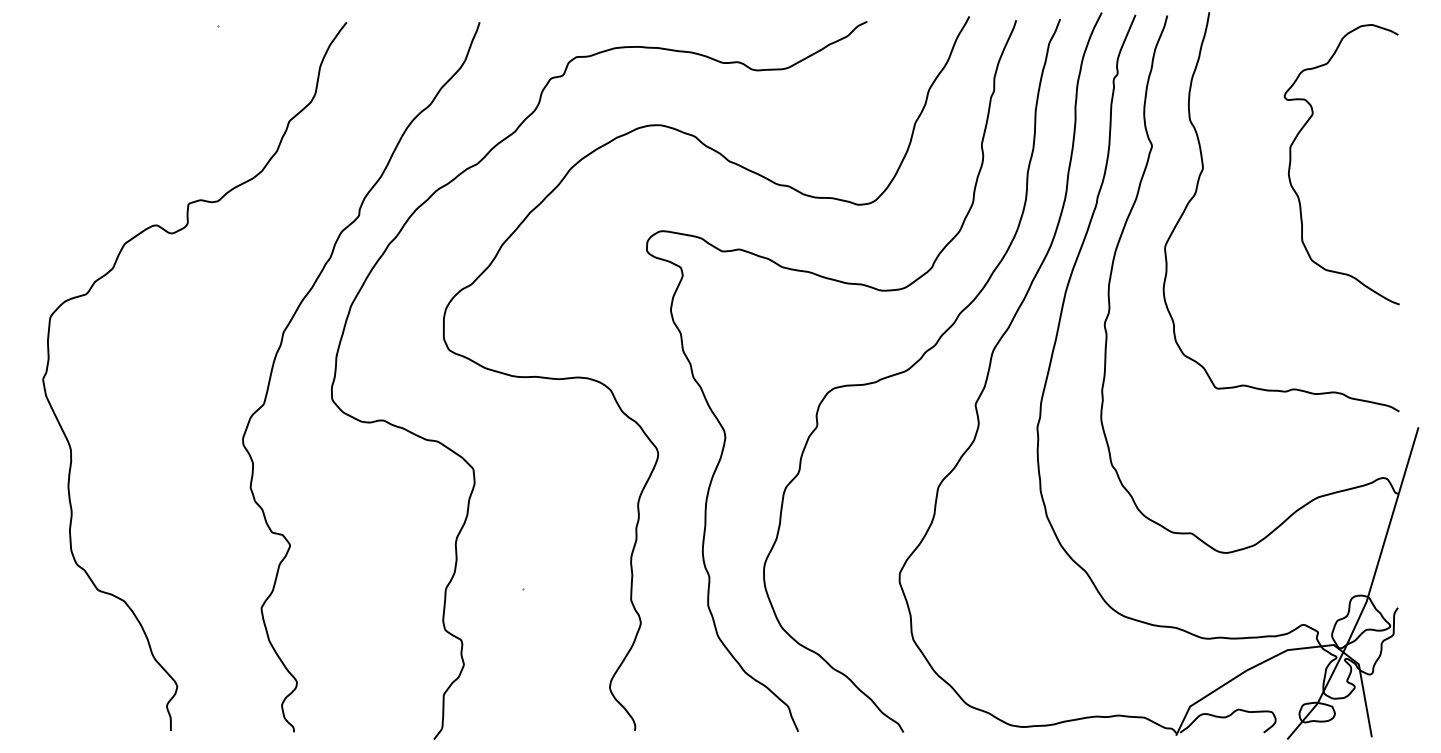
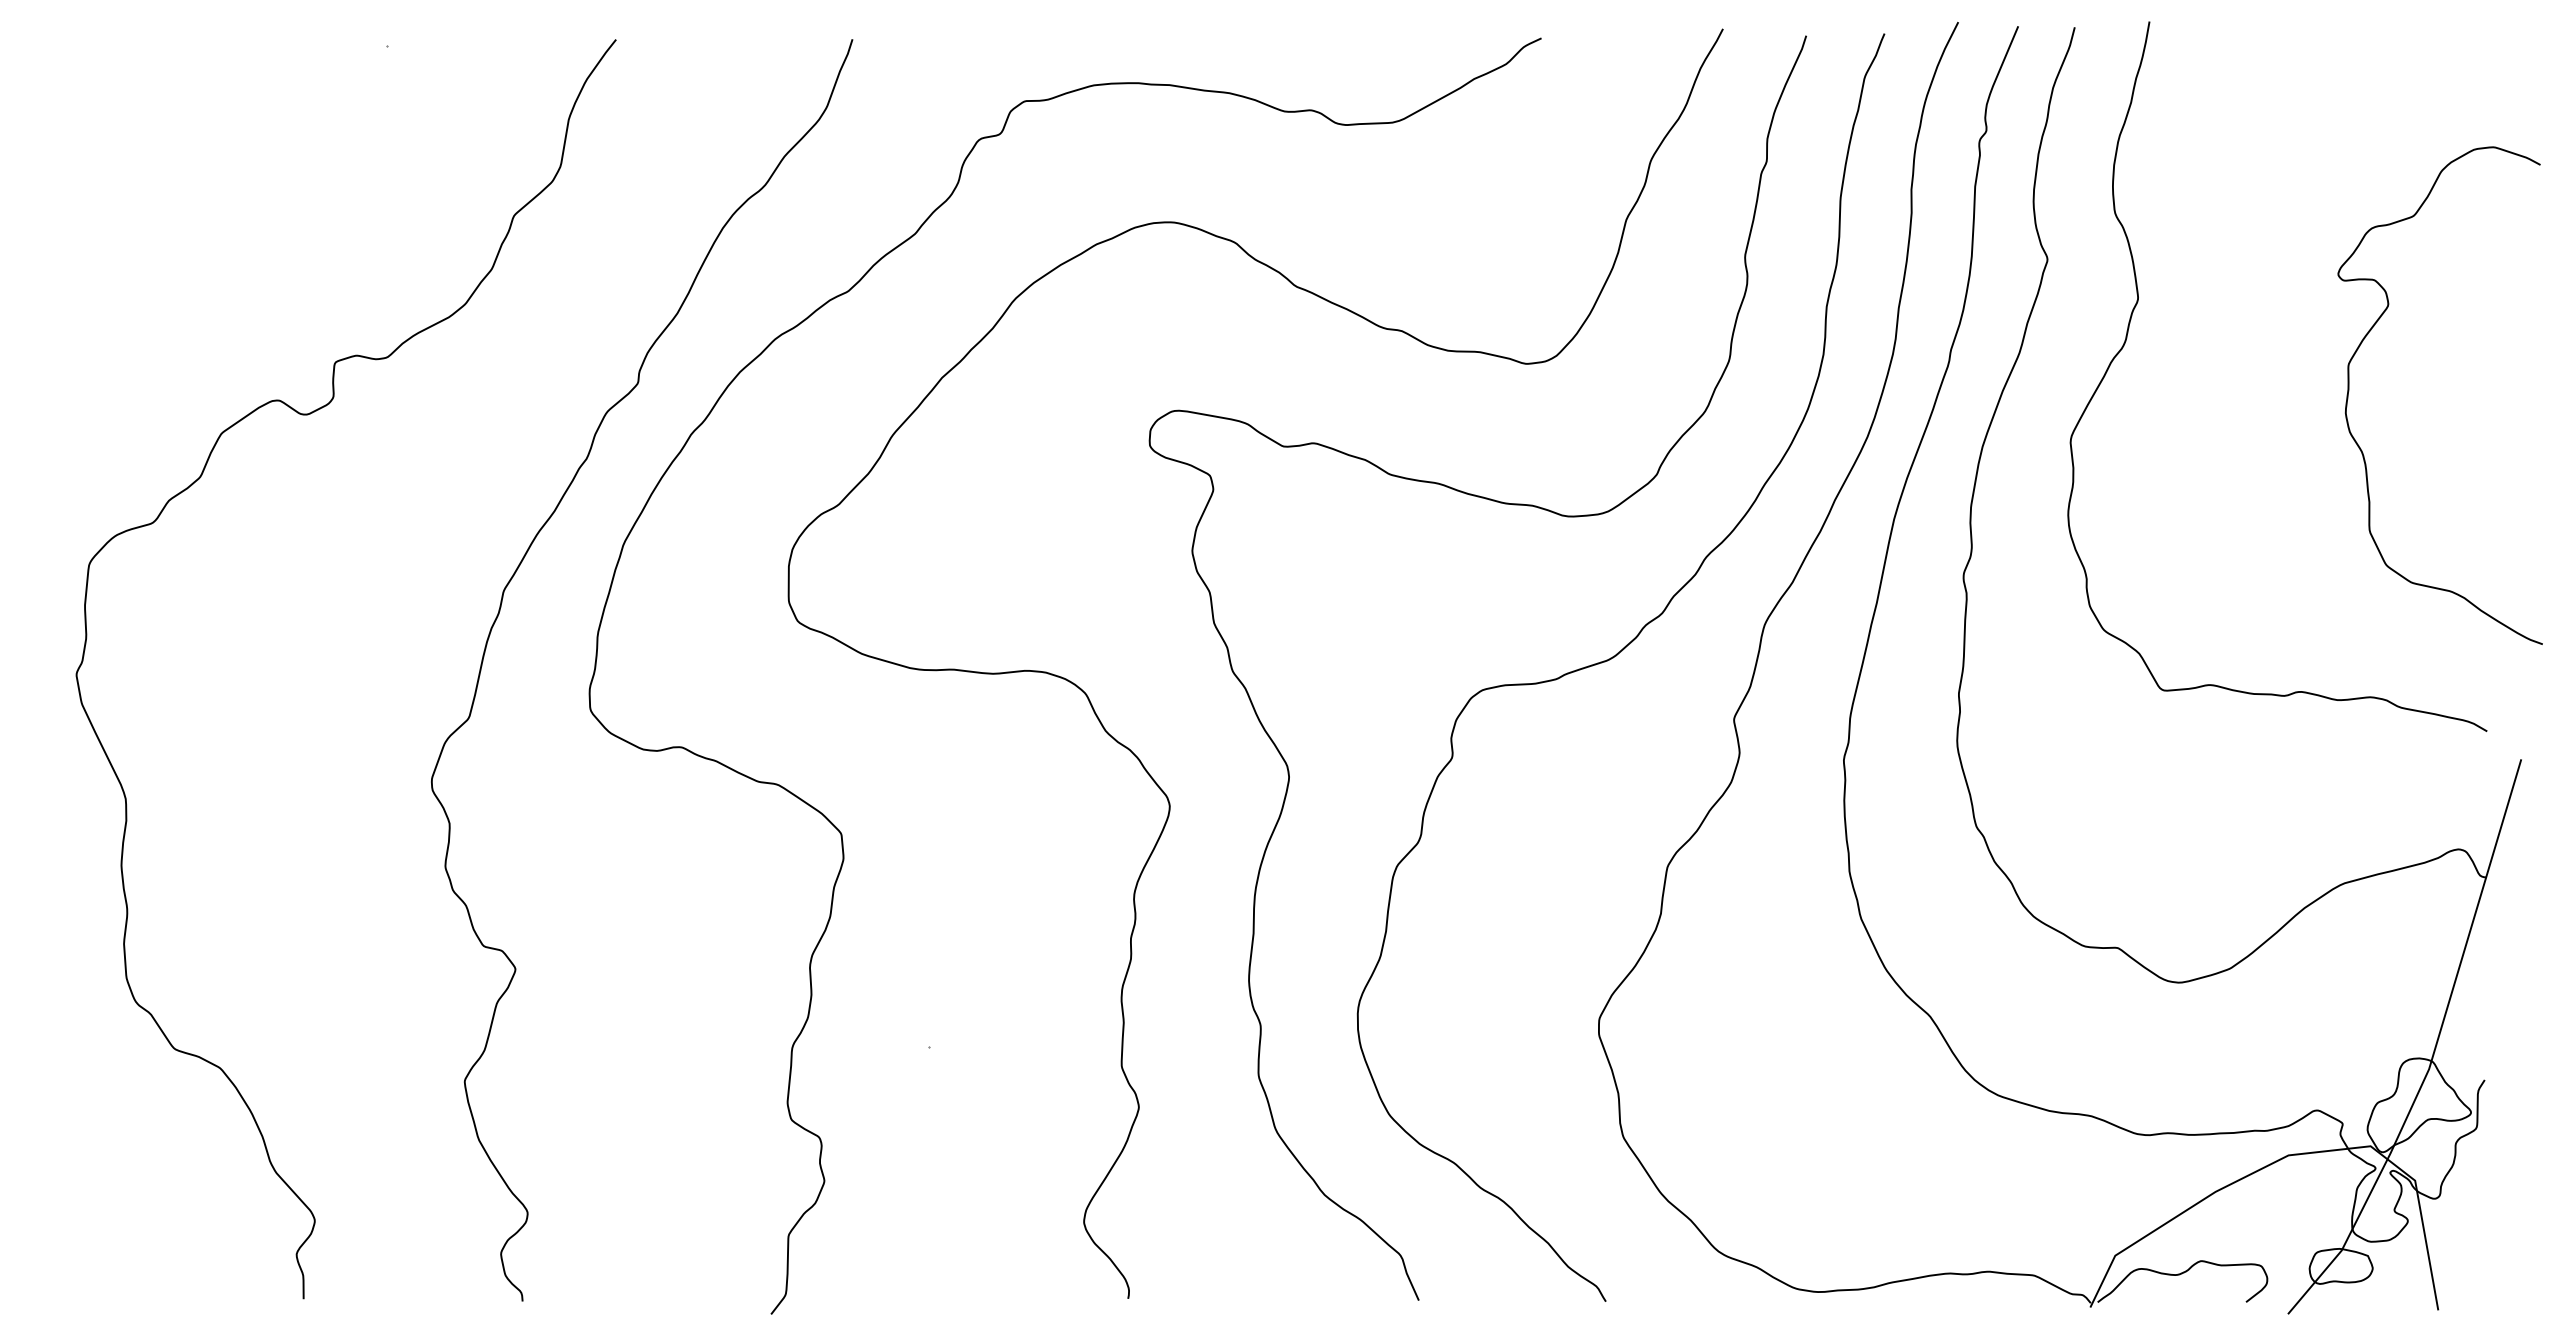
curve: (1291, 162) -> (2350, 391), moved

